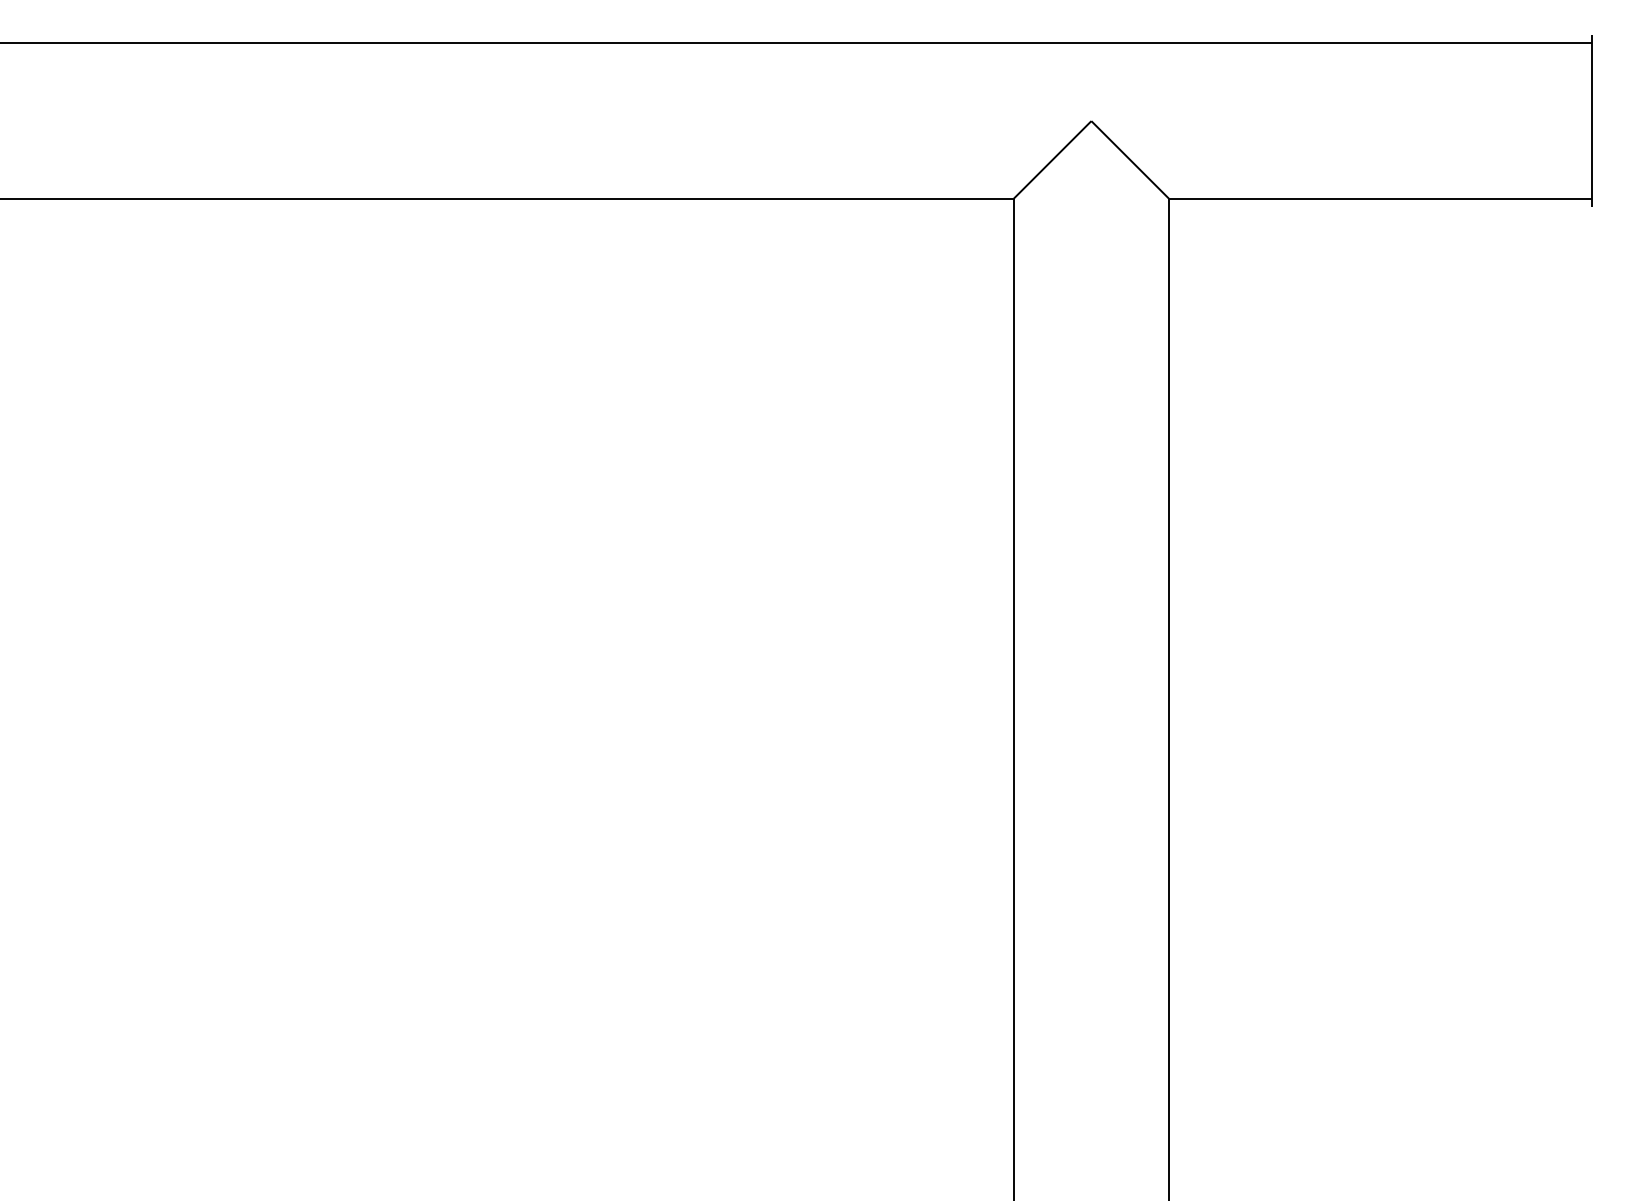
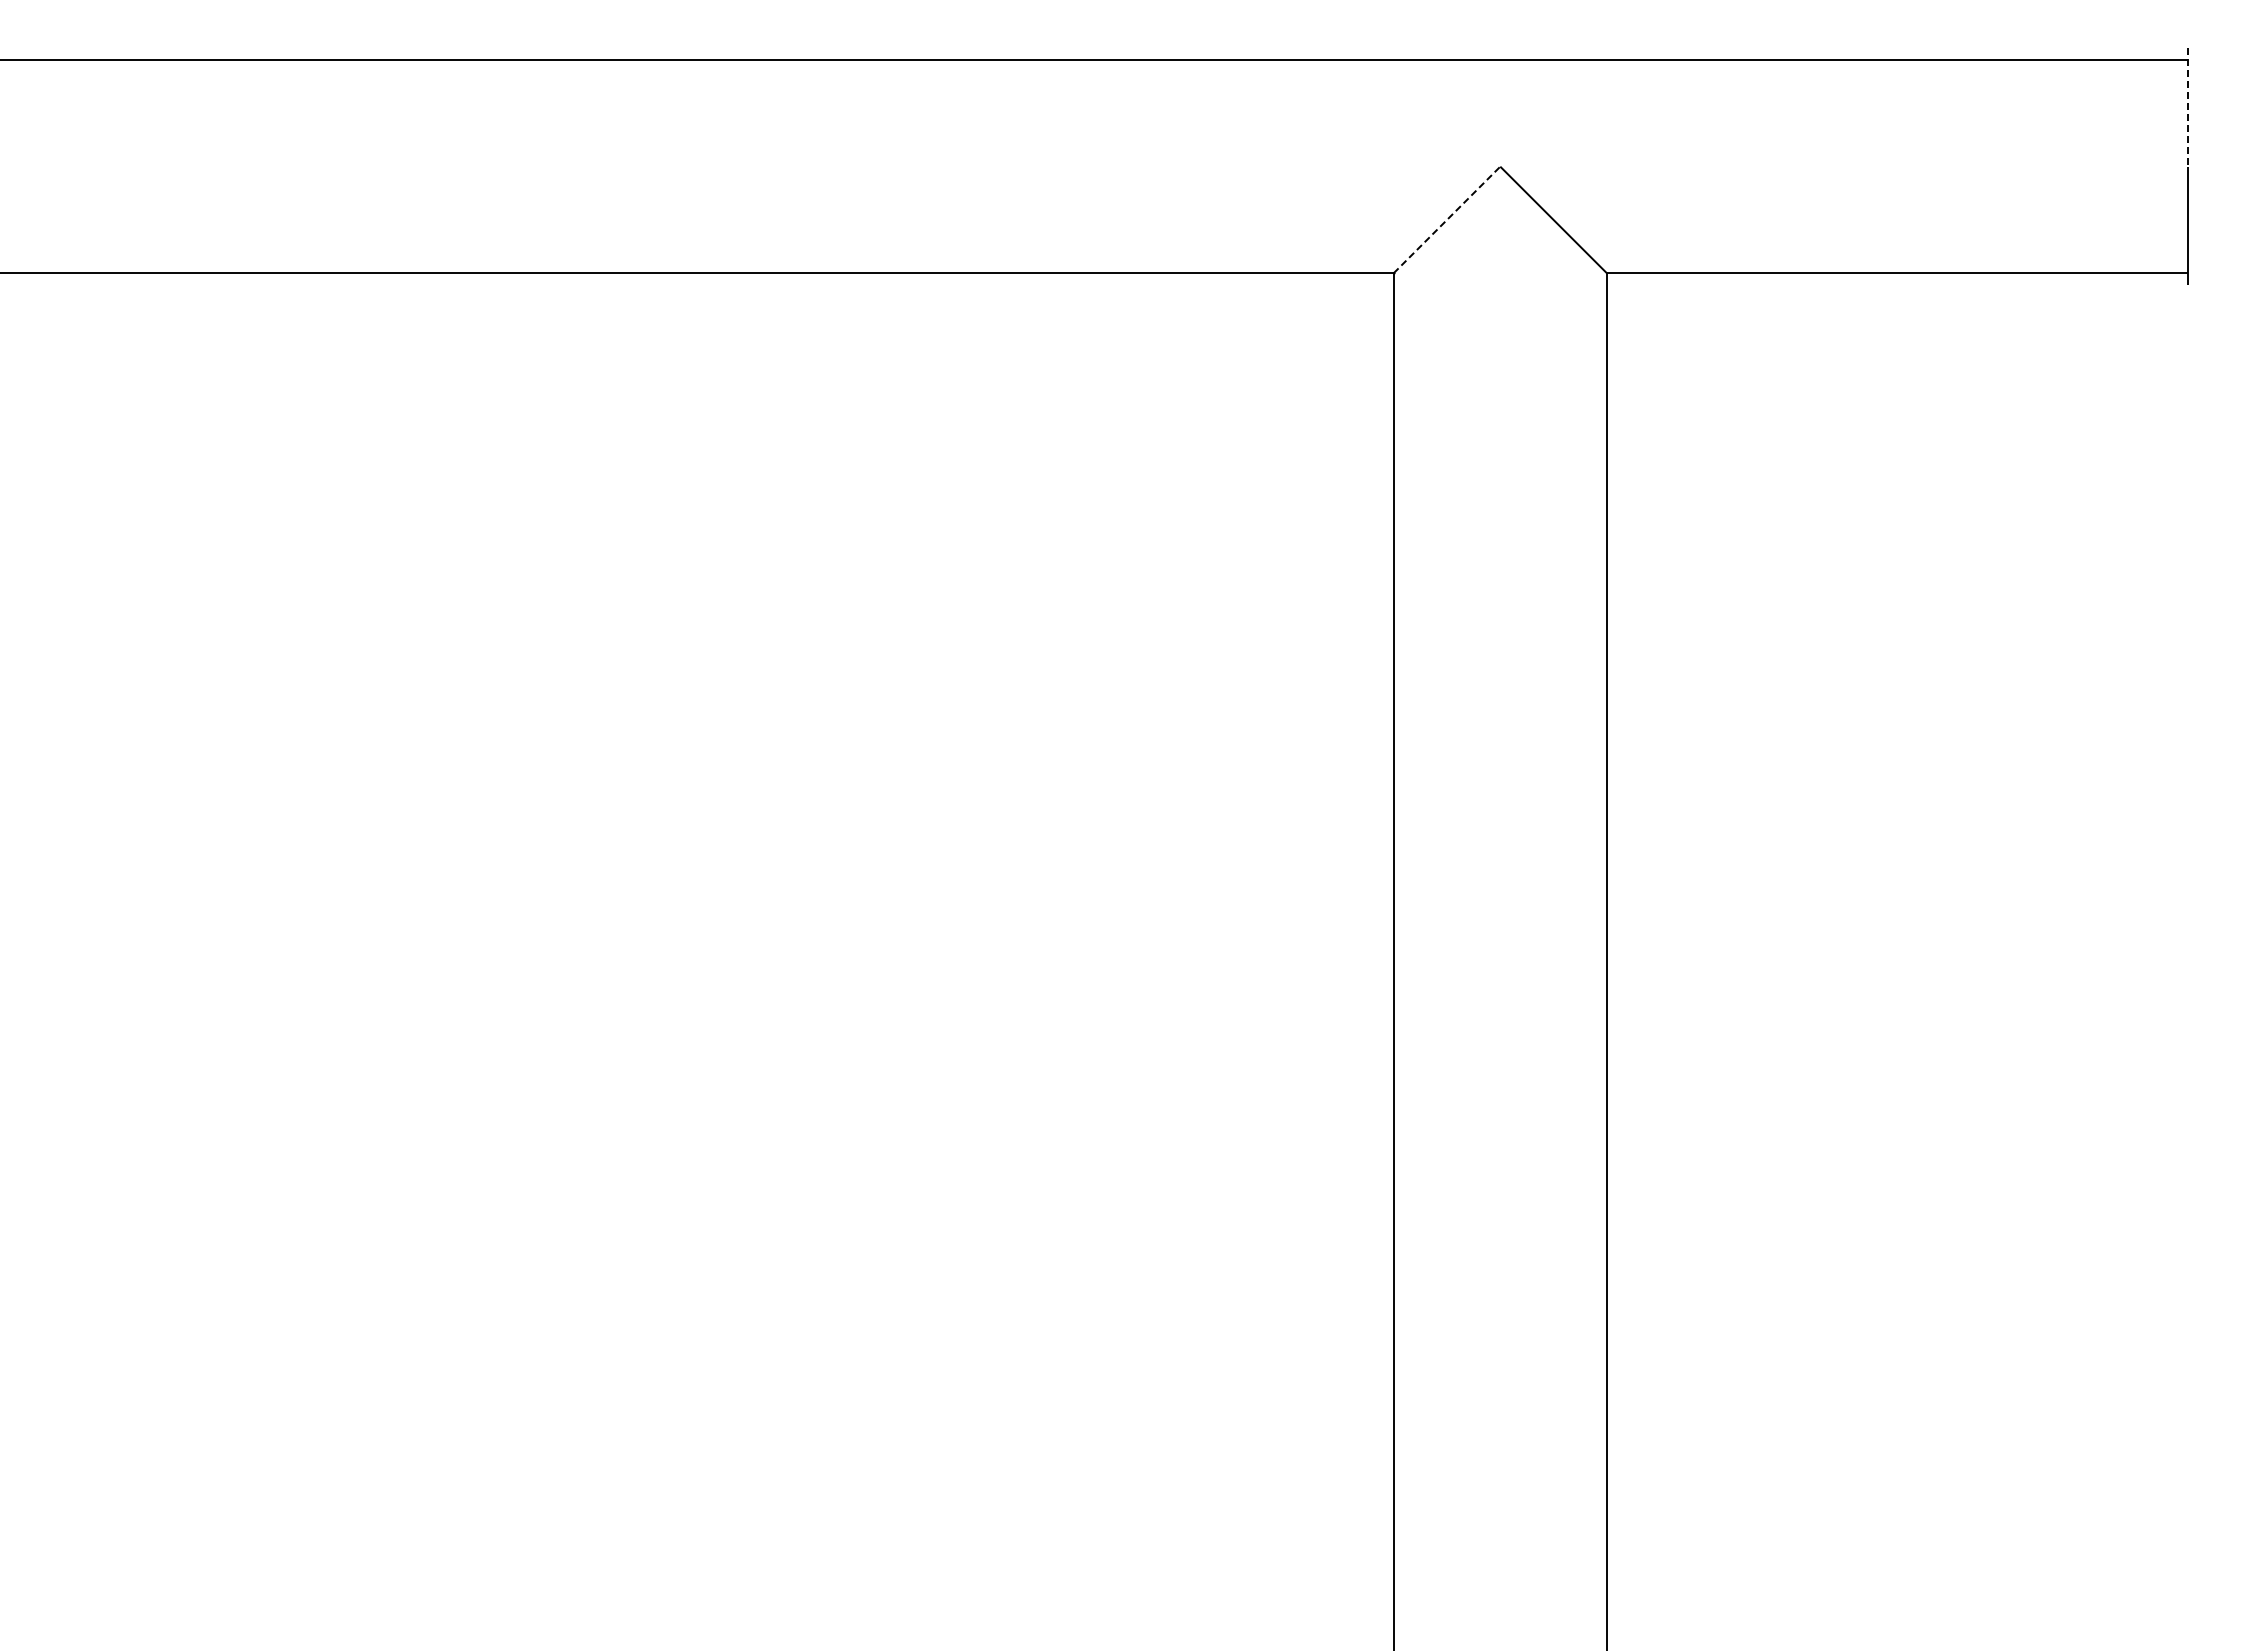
line: (1592, 78) -> (2188, 107), solid -> dashed
line: (1052, 160) -> (1446, 220), solid -> dashed

